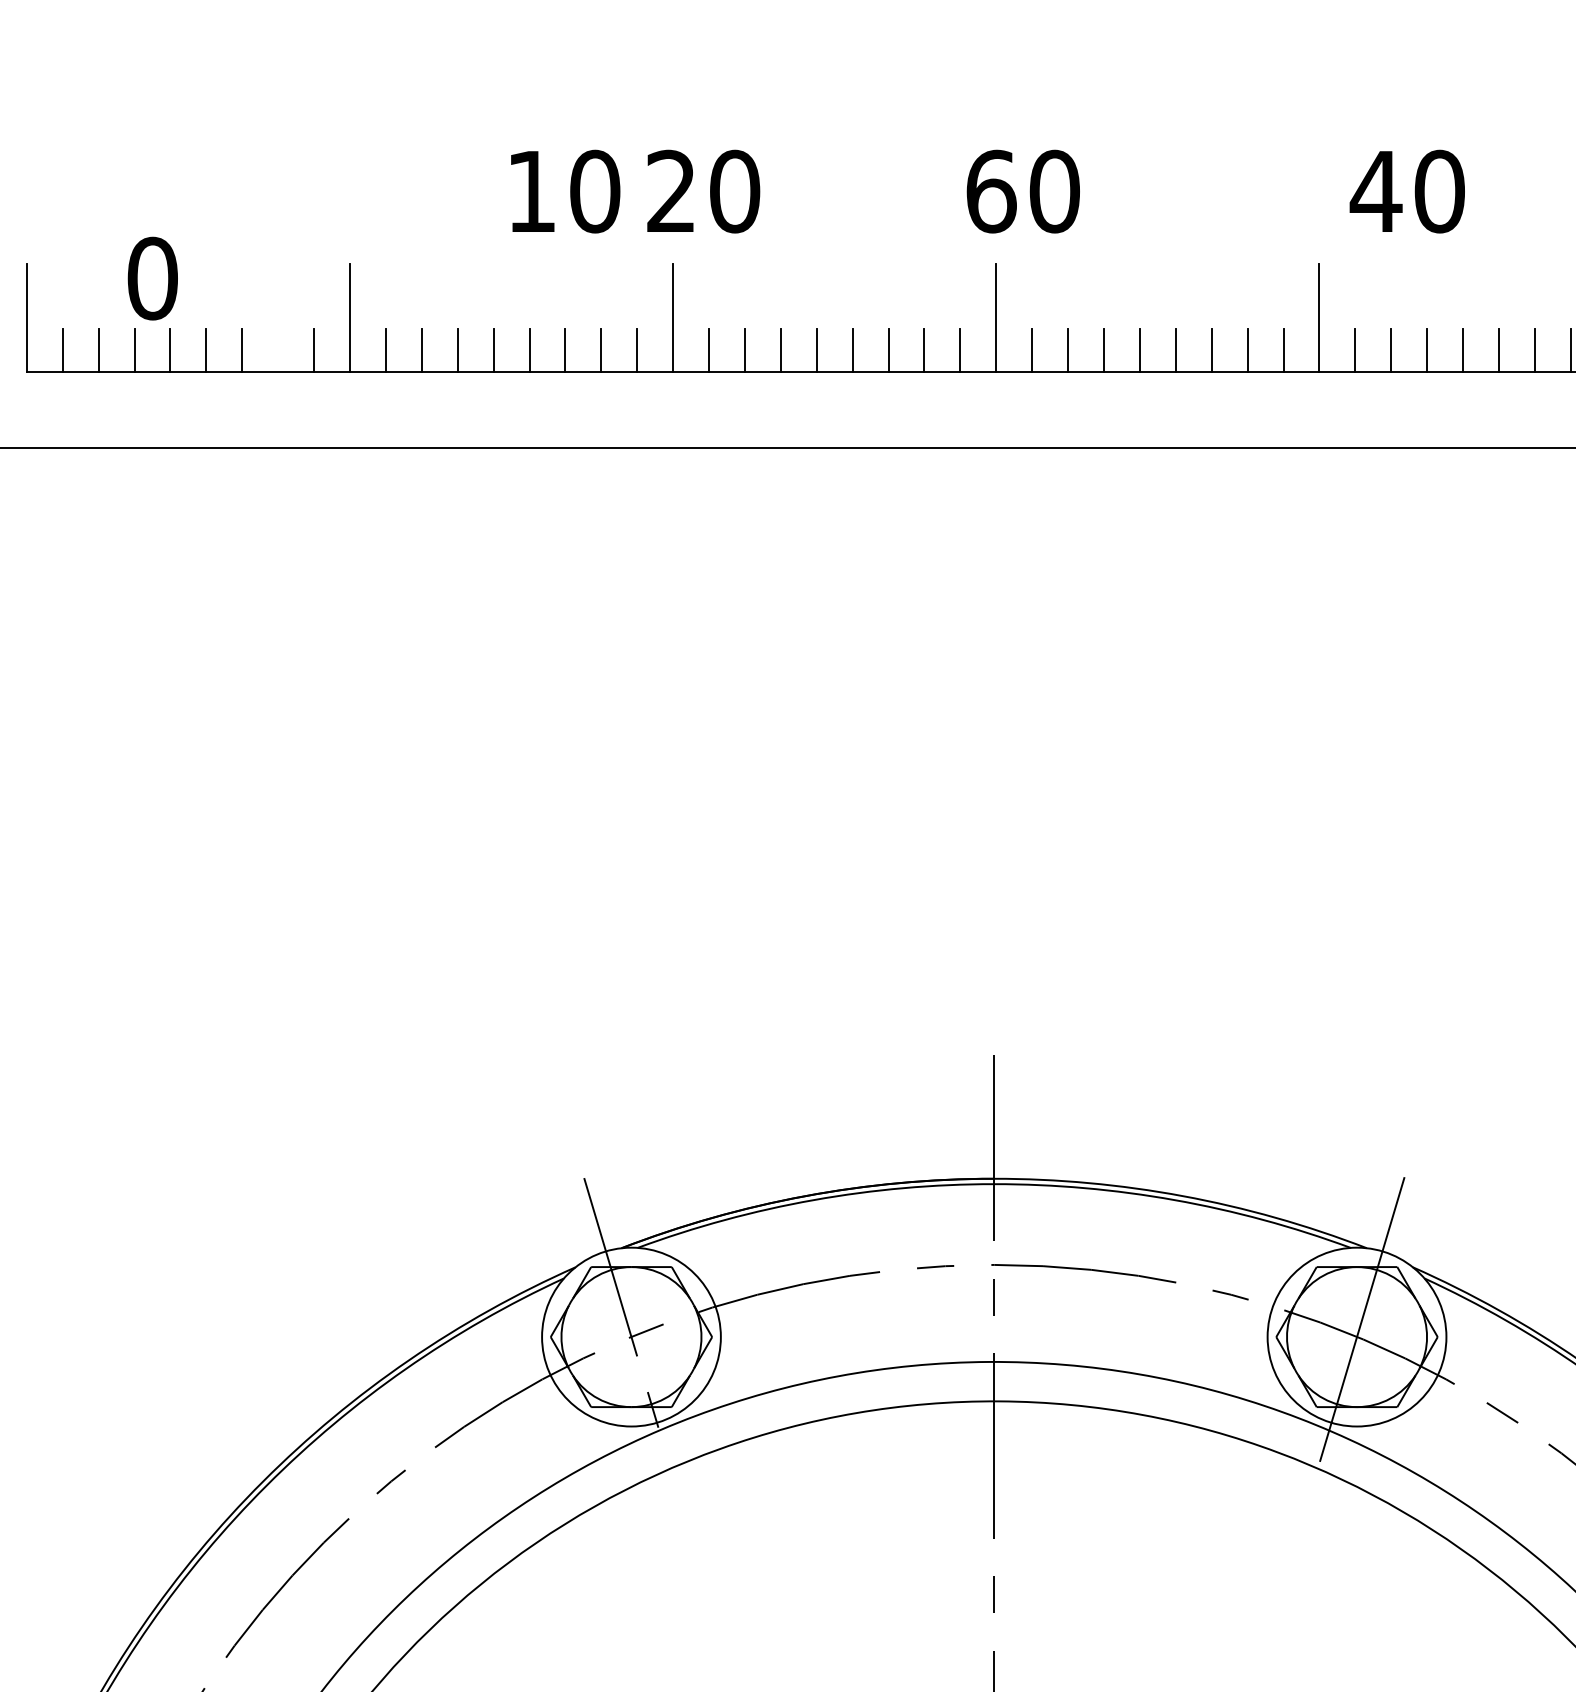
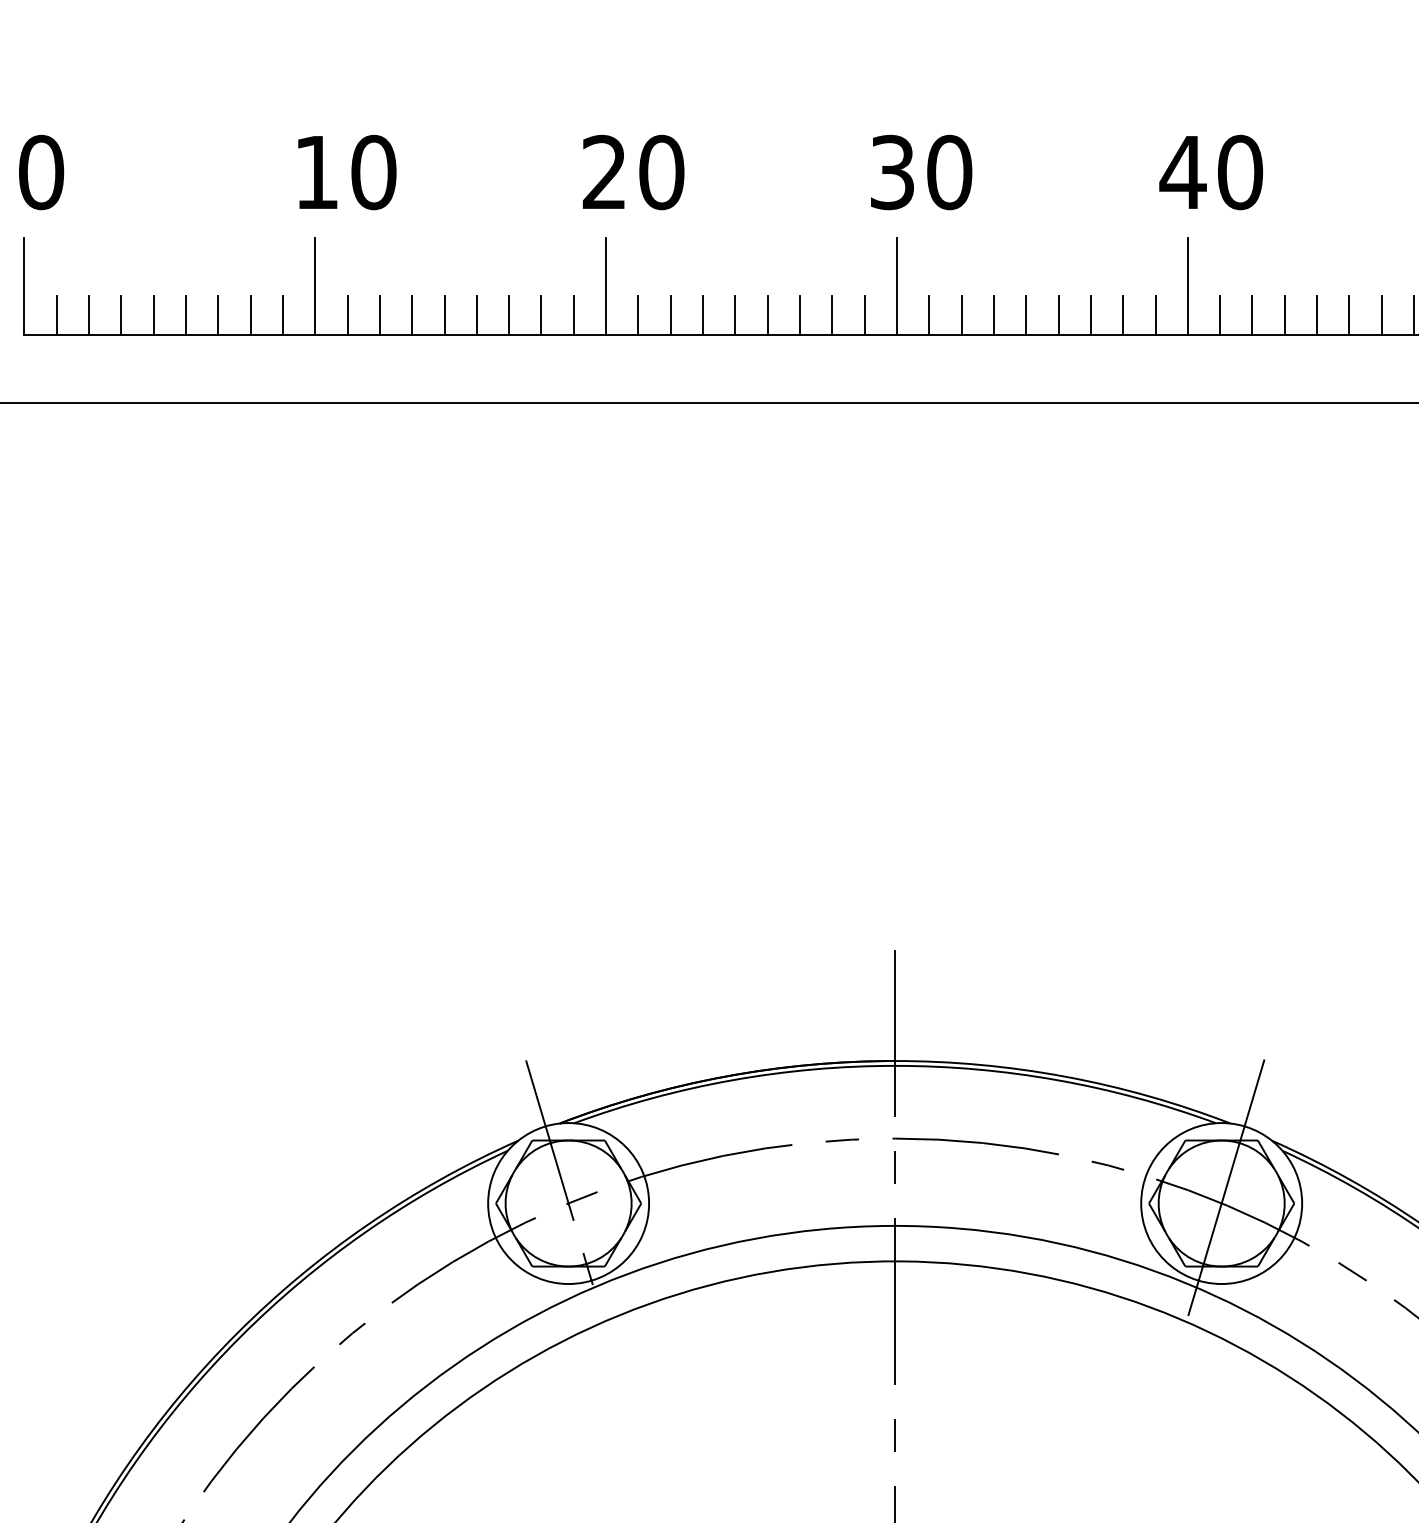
text: (565, 191) -> (347, 172), moved
text: (991, 191) -> (892, 172), 60 -> 30
text: (1406, 191) -> (1210, 172), moved
text: (152, 278) -> (41, 172), moved
line: (278, 350) -> (250, 315), added

